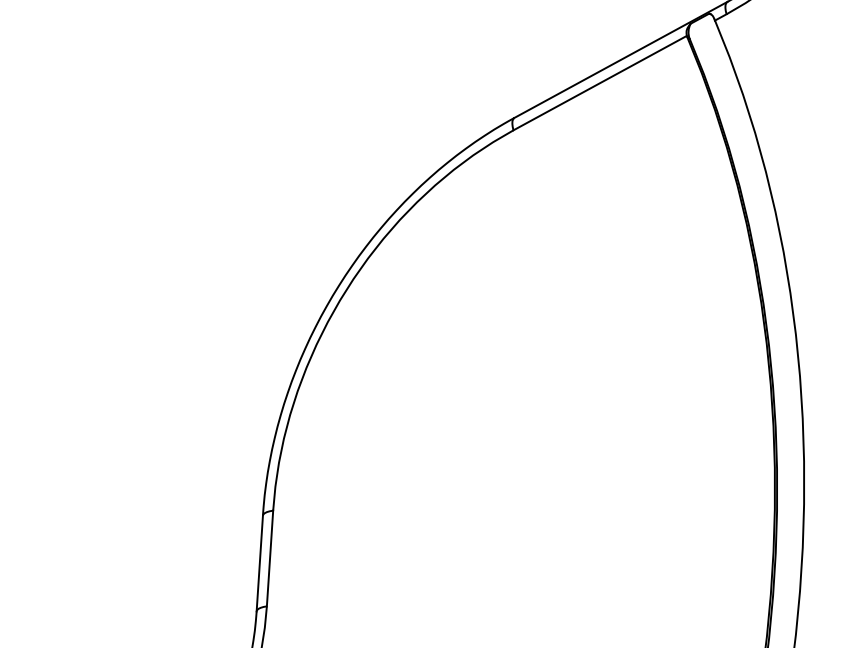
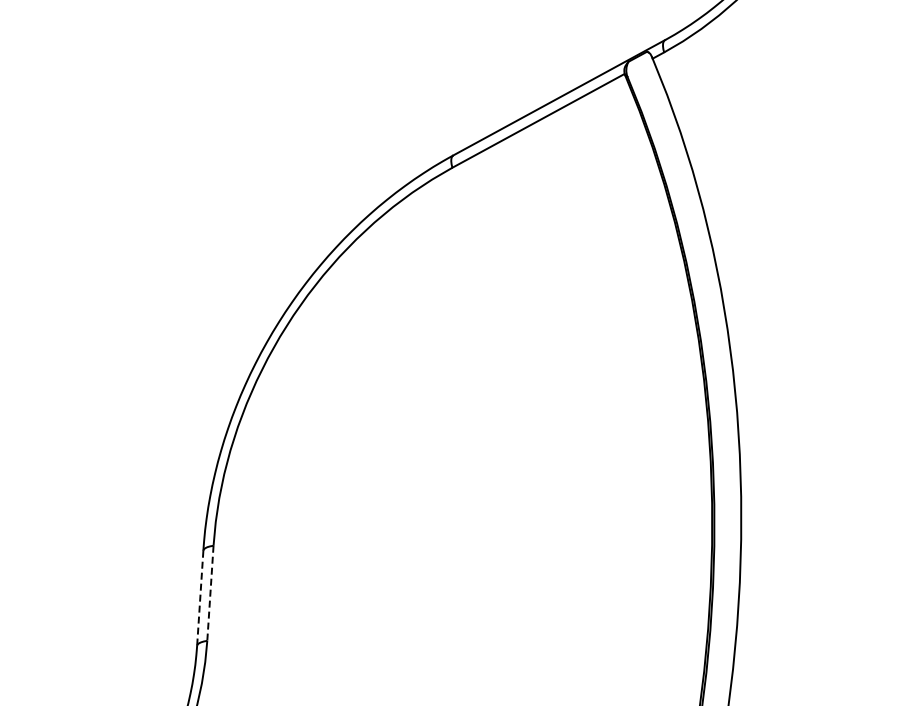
line: (270, 558) -> (210, 593), solid -> dashed
line: (260, 563) -> (200, 598), solid -> dashed

